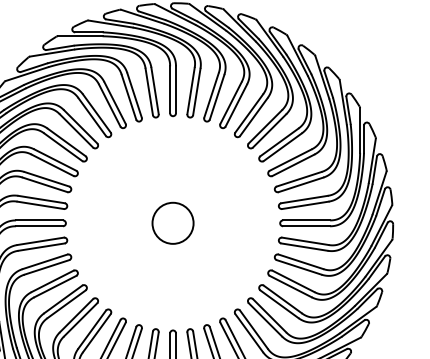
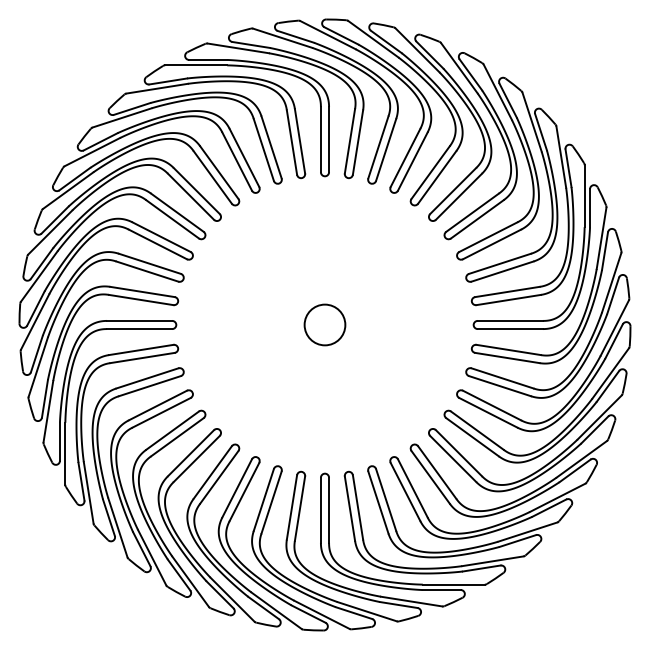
circle: (172, 222) -> (324, 324), size x0.71

